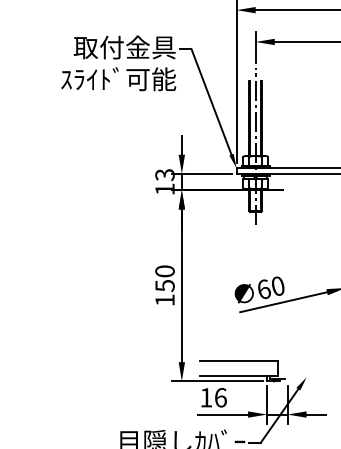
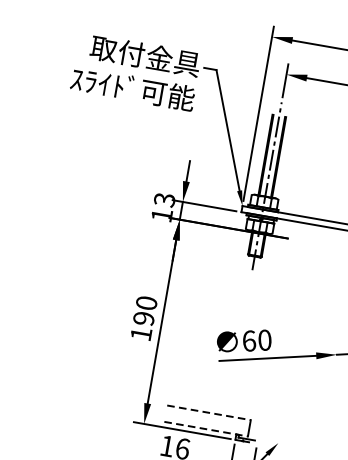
text: (164, 286) -> (143, 319), 150 -> 190
line: (239, 360) -> (209, 412), solid -> dashed
line: (239, 376) -> (206, 429), solid -> dashed

